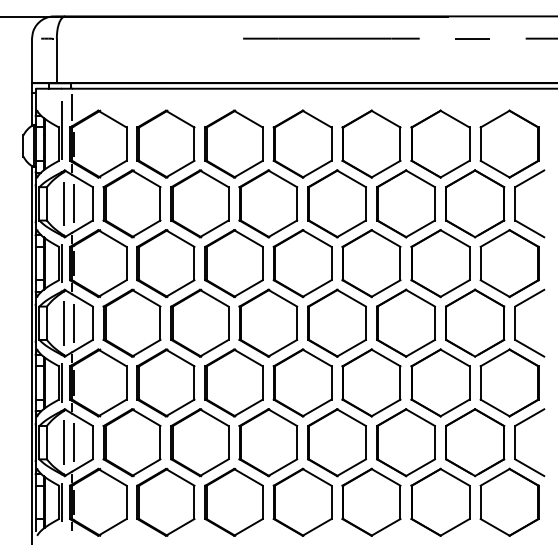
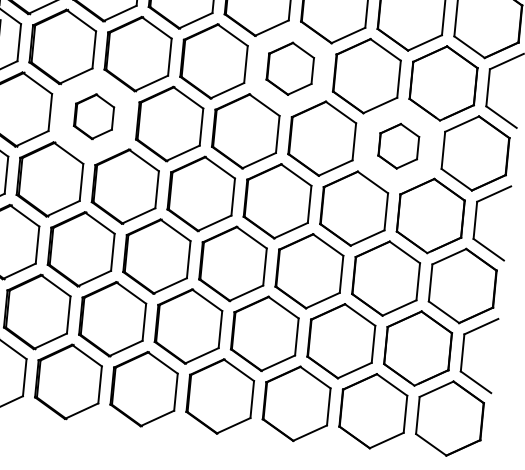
part: (336, 203) -> (289, 68), size x0.7
part: (165, 263) -> (93, 116), size x0.6
part: (440, 263) -> (398, 146), size x0.6

